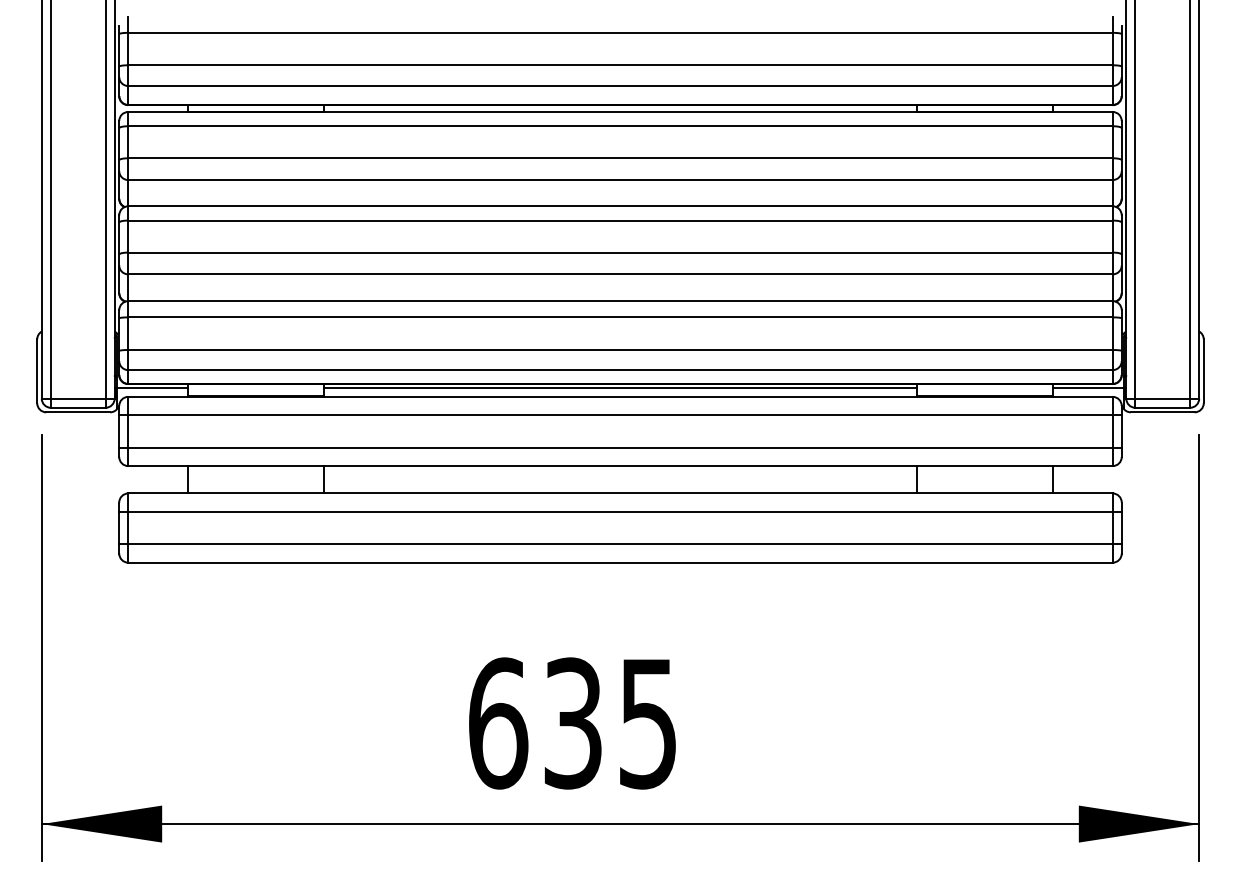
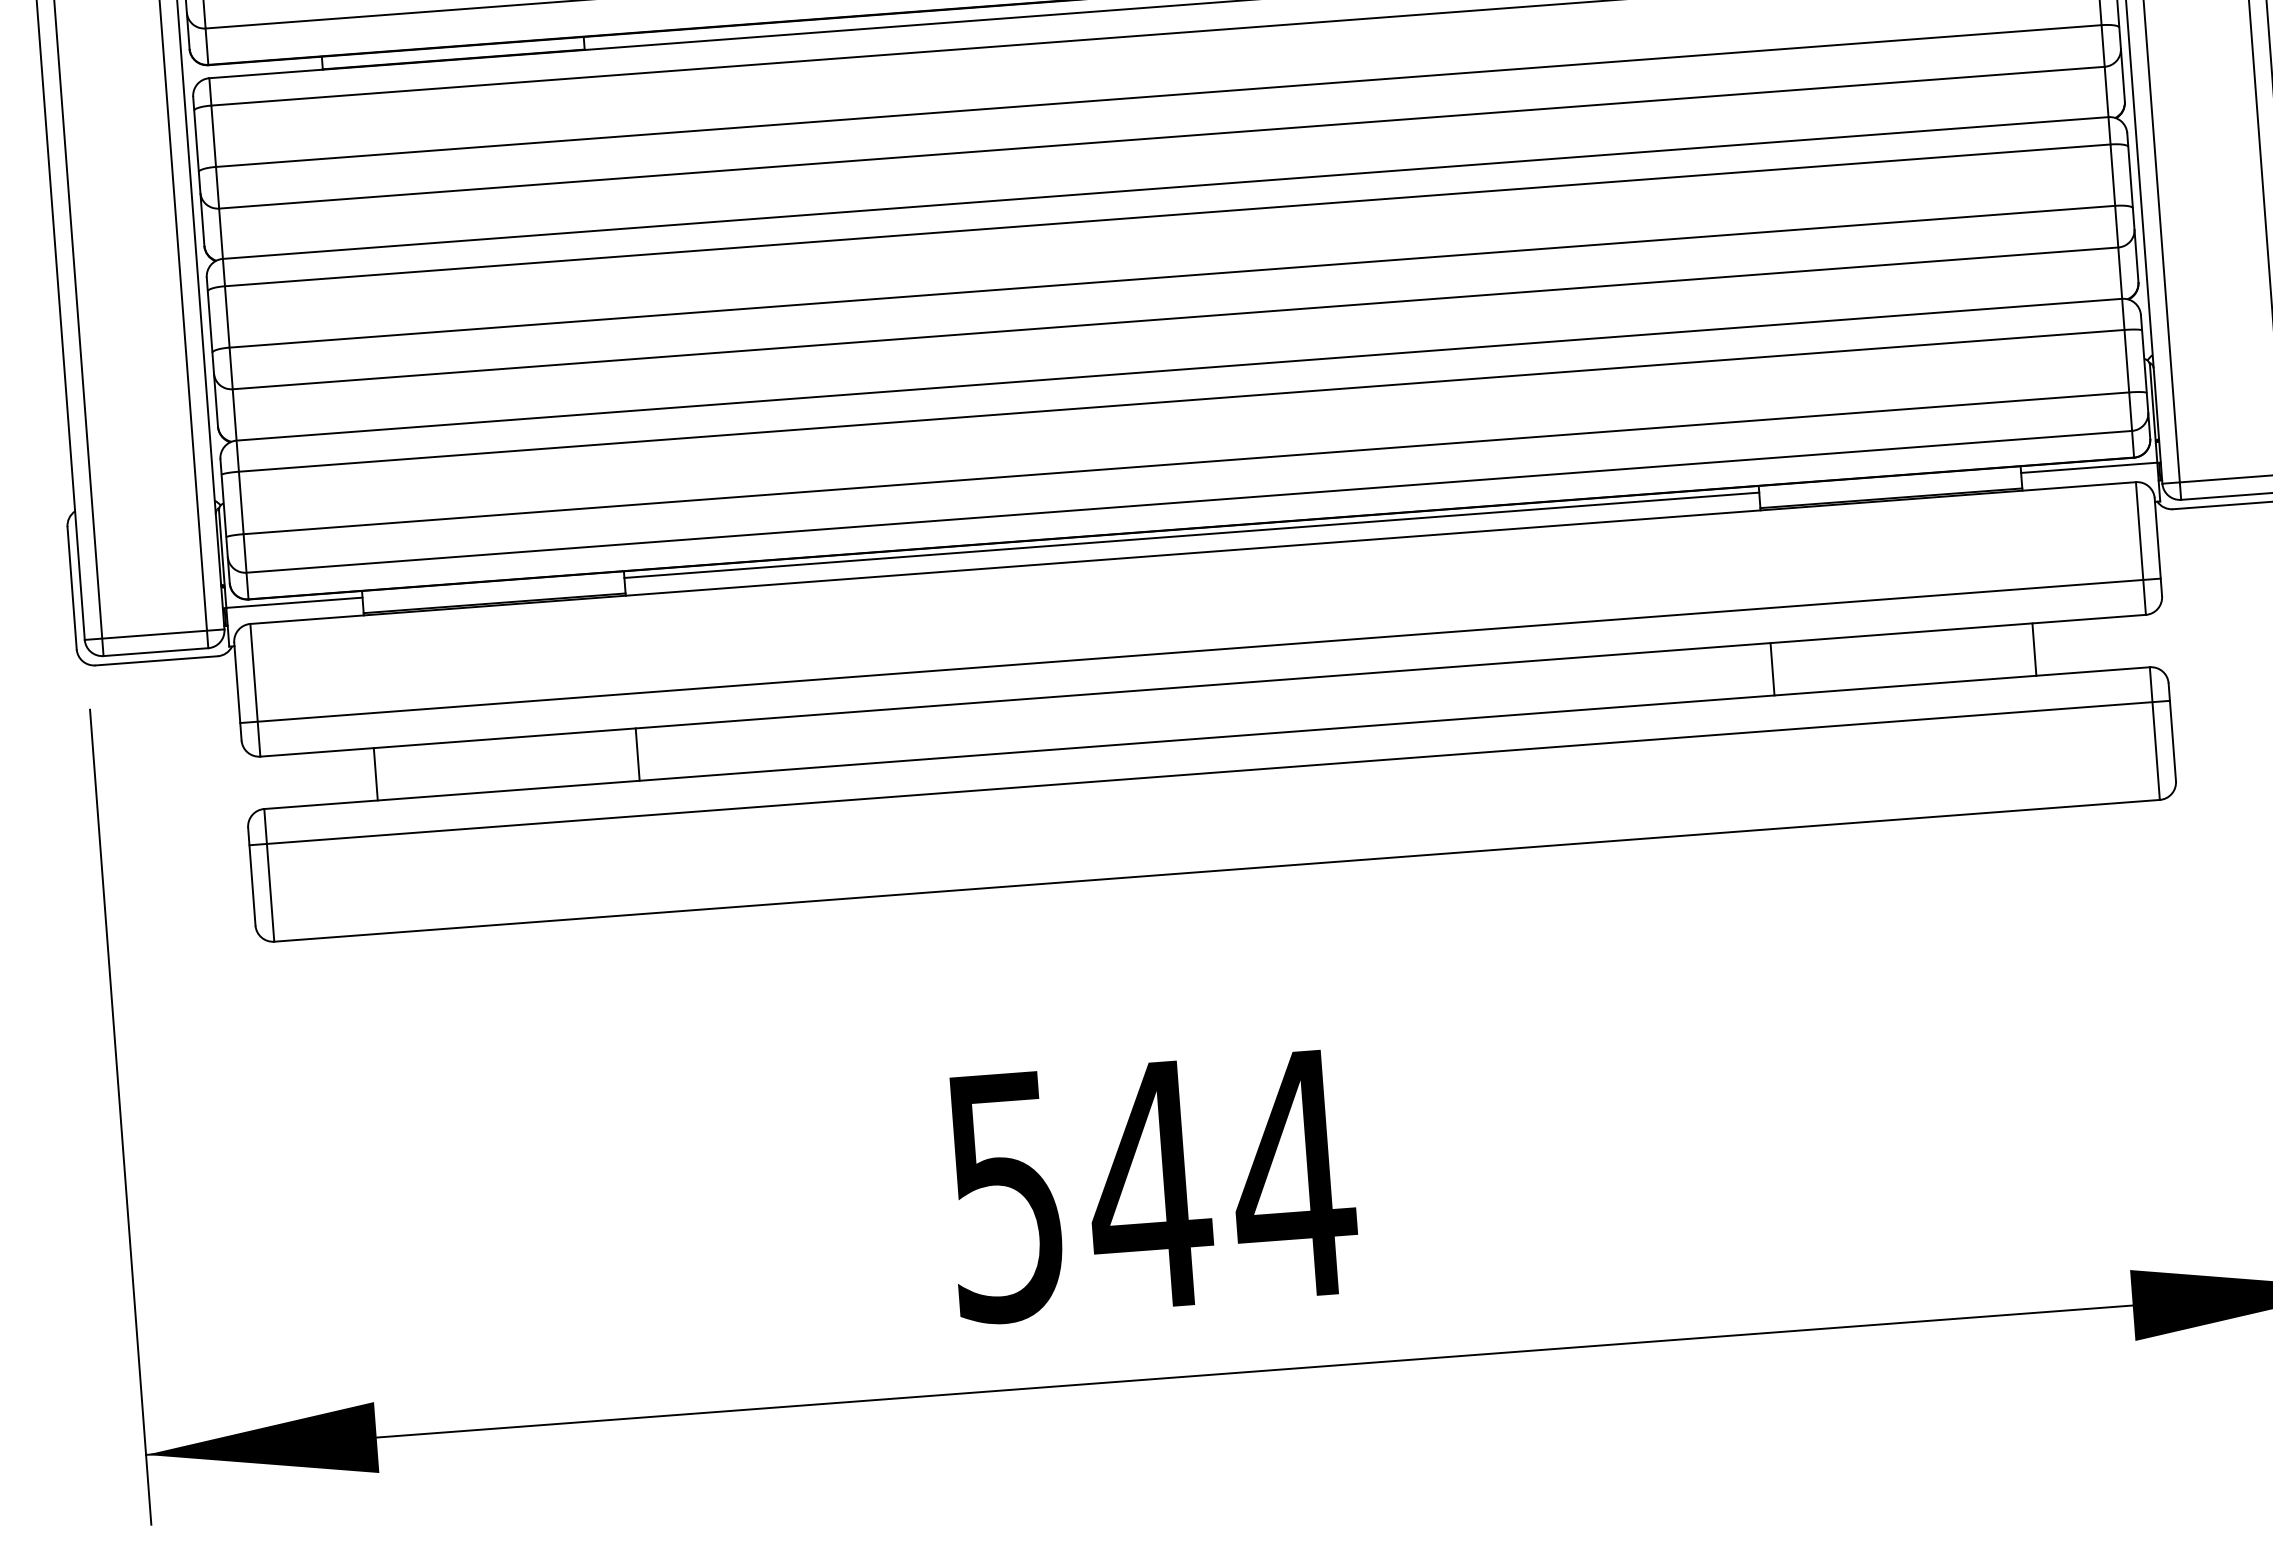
line: (620, 415) -> (1195, 588), removed
line: (620, 544) -> (1214, 835), removed
text: (574, 723) -> (1152, 1185), 635 -> 544

